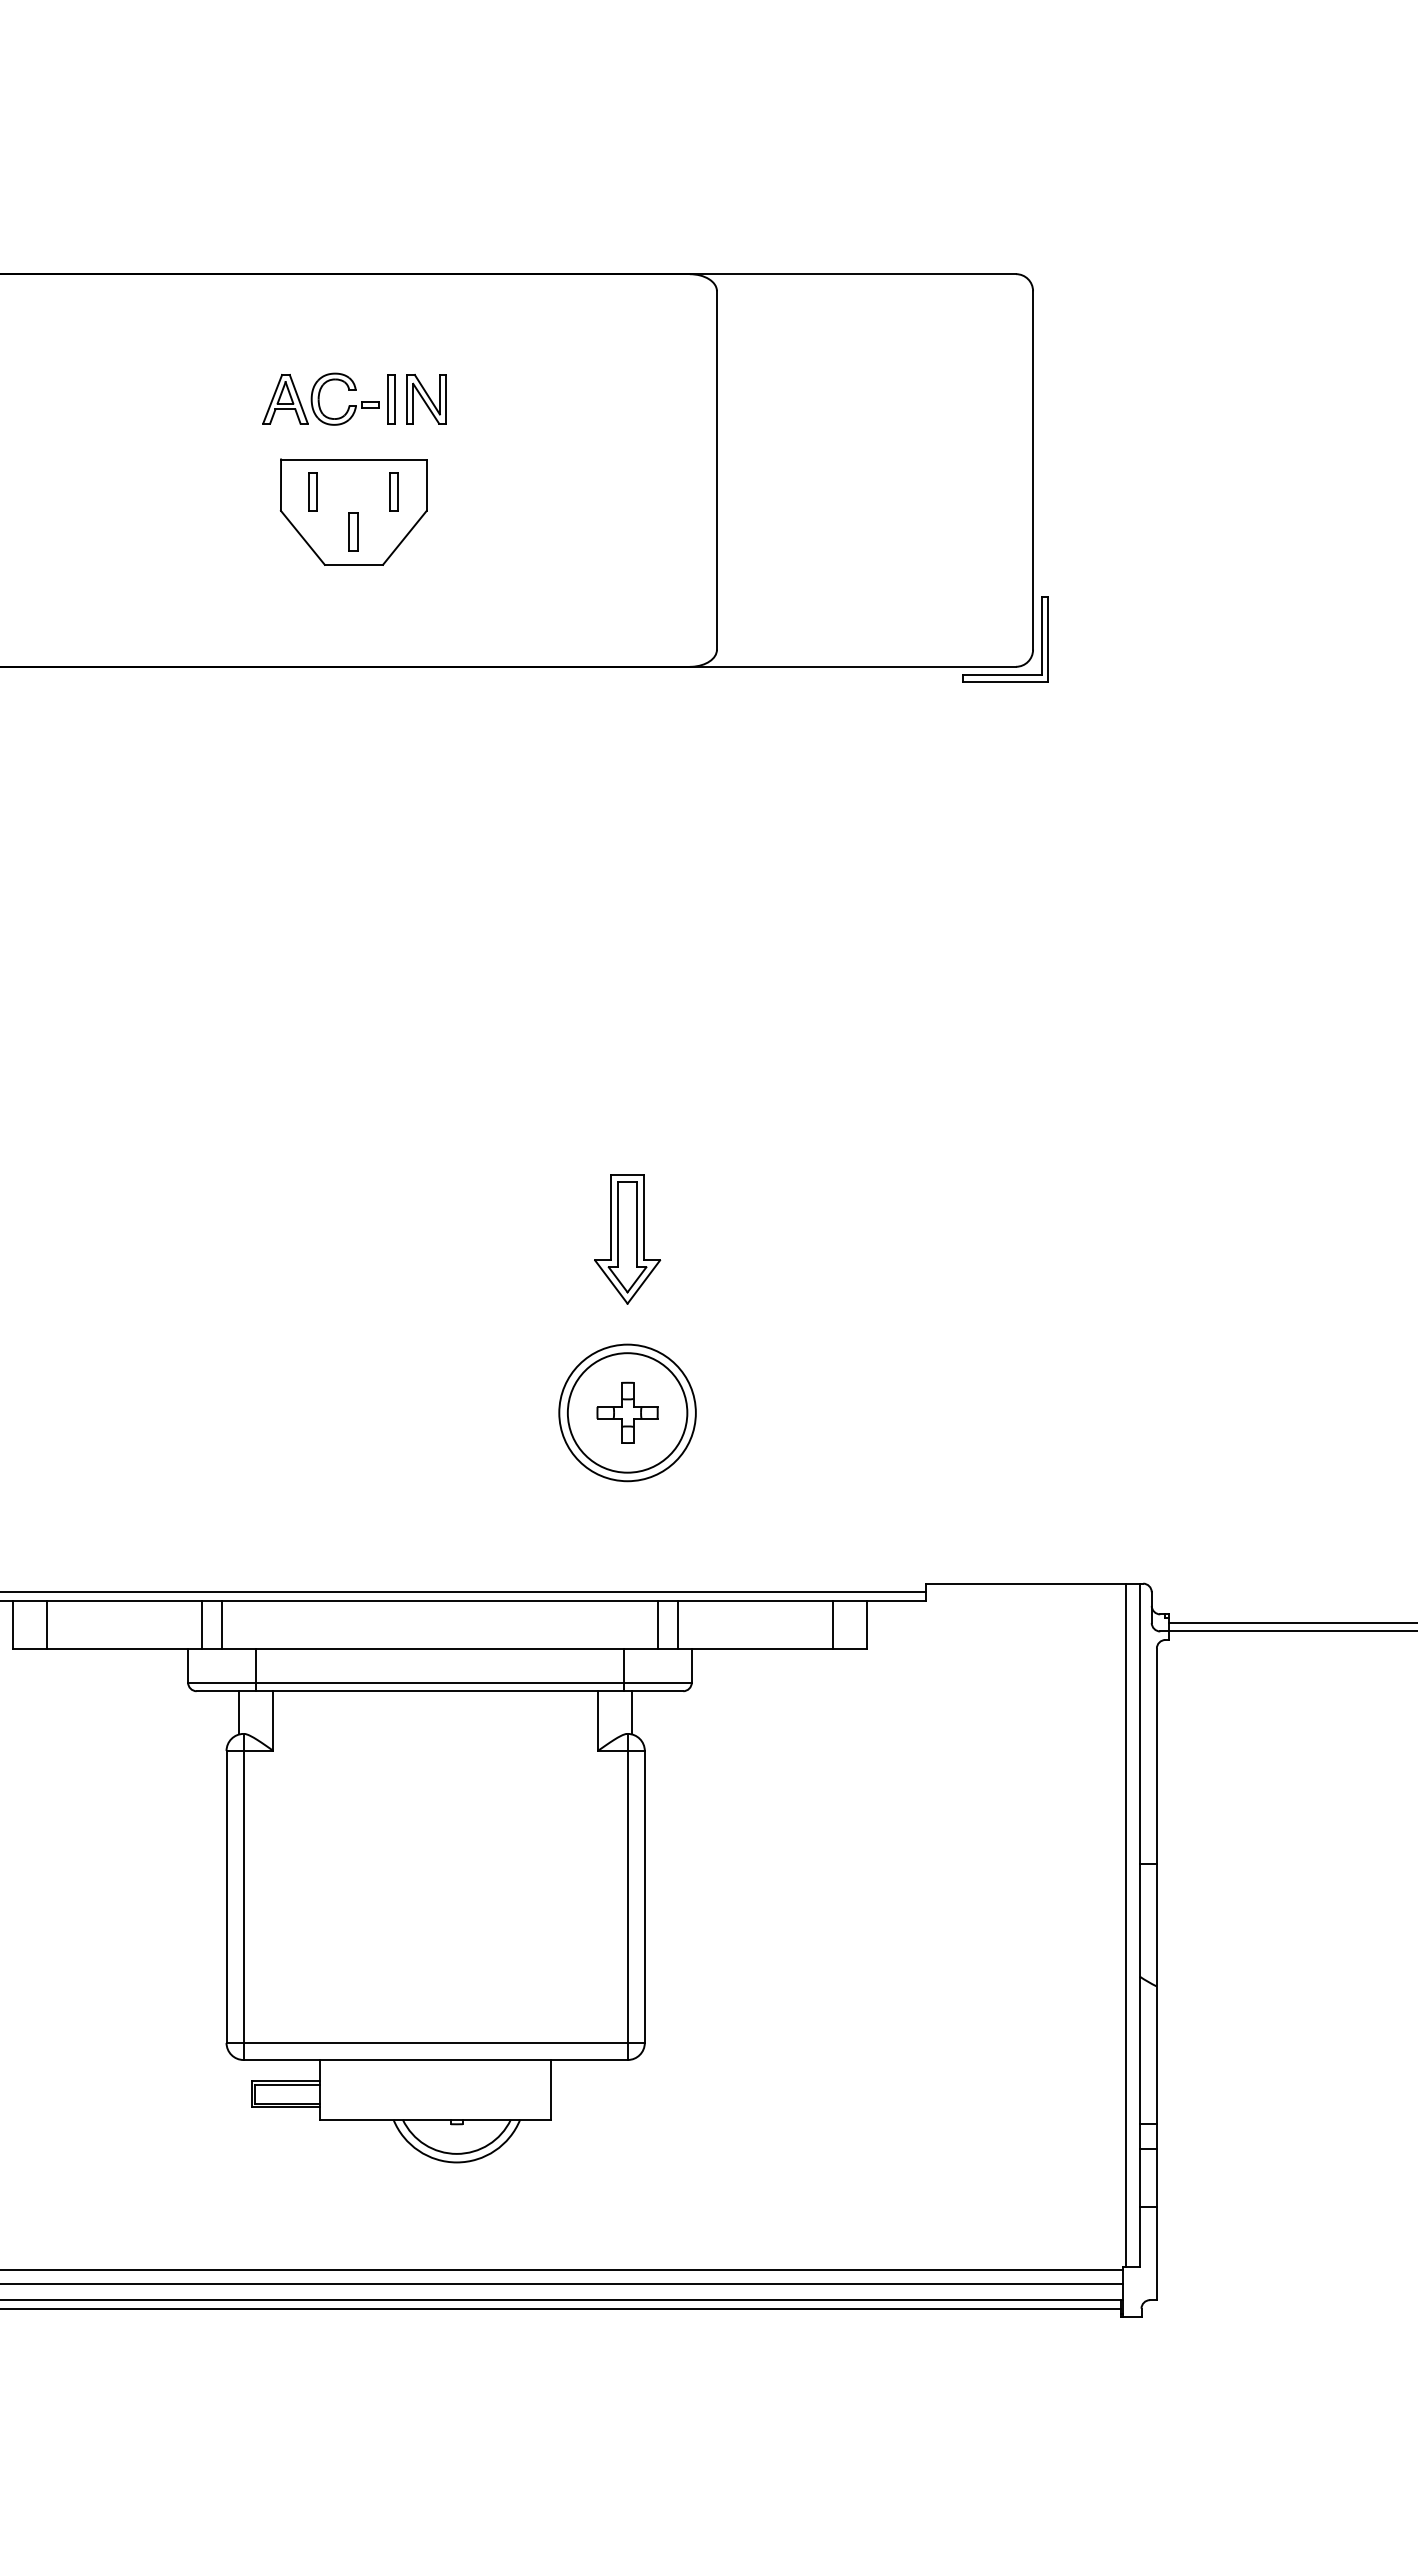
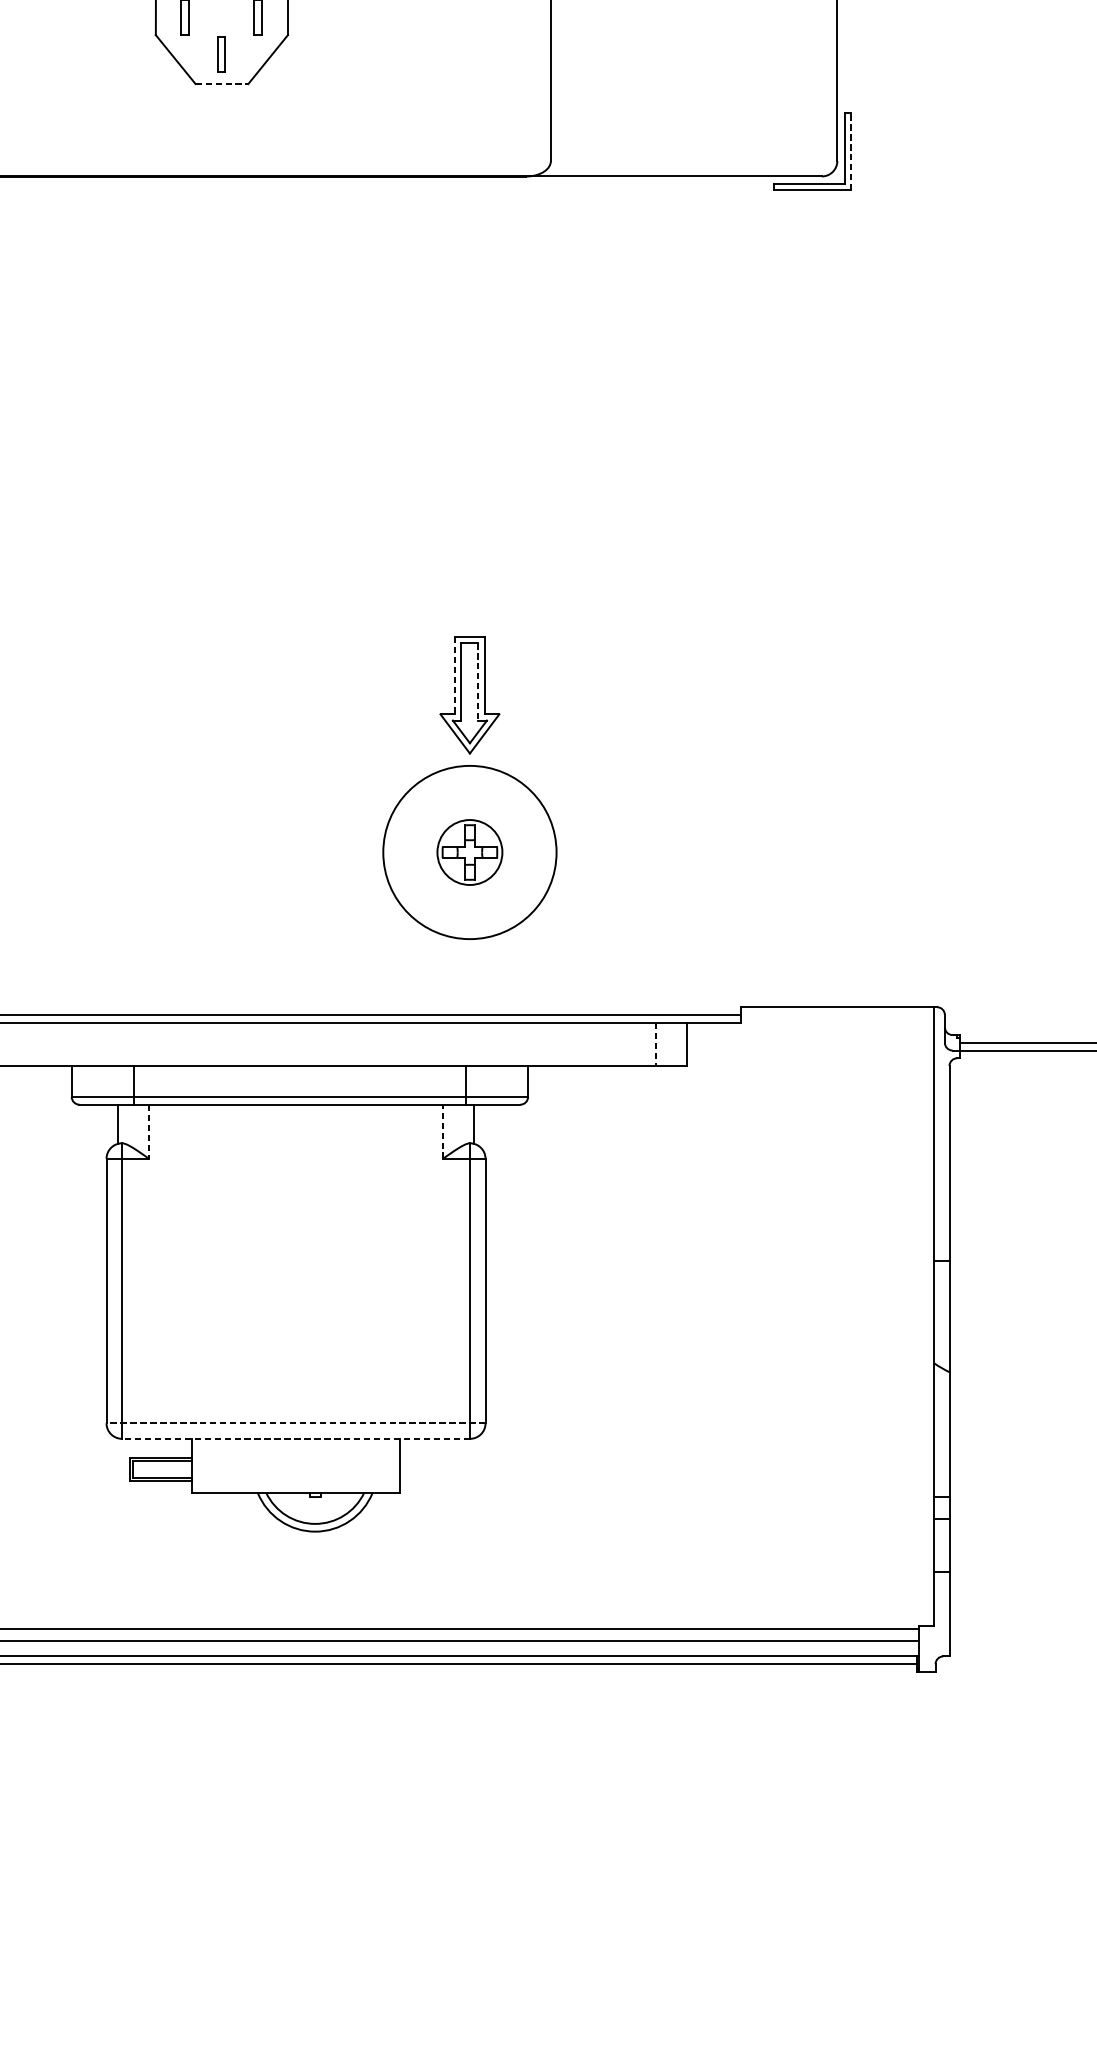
line: (354, 564) -> (222, 83), solid -> dashed
line: (1048, 639) -> (851, 151), solid -> dashed
line: (611, 1217) -> (455, 675), solid -> dashed
line: (636, 1224) -> (478, 681), solid -> dashed
circle: (627, 1412) -> (469, 852), size x0.6
circle: (627, 1412) -> (469, 852), size x1.4
line: (201, 1624) -> (83, 1044), removed
line: (222, 1624) -> (102, 1044), removed
line: (657, 1624) -> (497, 1044), removed
line: (678, 1624) -> (516, 1044), removed
line: (832, 1624) -> (655, 1044), solid -> dashed
line: (273, 1721) -> (149, 1132), solid -> dashed
line: (597, 1721) -> (442, 1132), solid -> dashed
line: (1126, 1924) -> (921, 1316), removed
line: (435, 2042) -> (295, 1422), solid -> dashed
line: (435, 2060) -> (295, 1439), solid -> dashed

